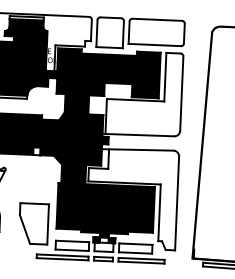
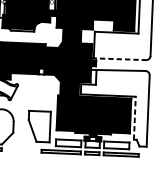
line: (138, 135) -> (118, 59), solid -> dashed
line: (159, 212) -> (134, 117), solid -> dashed

